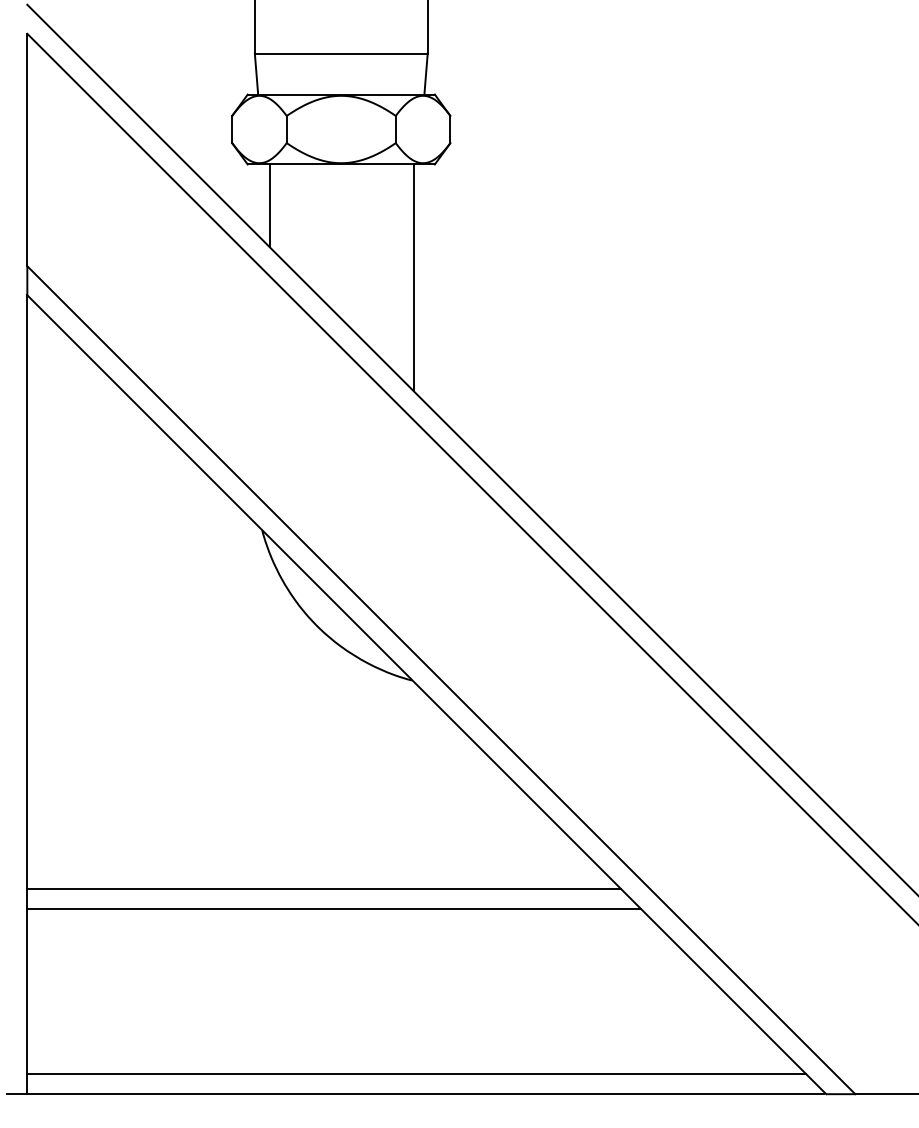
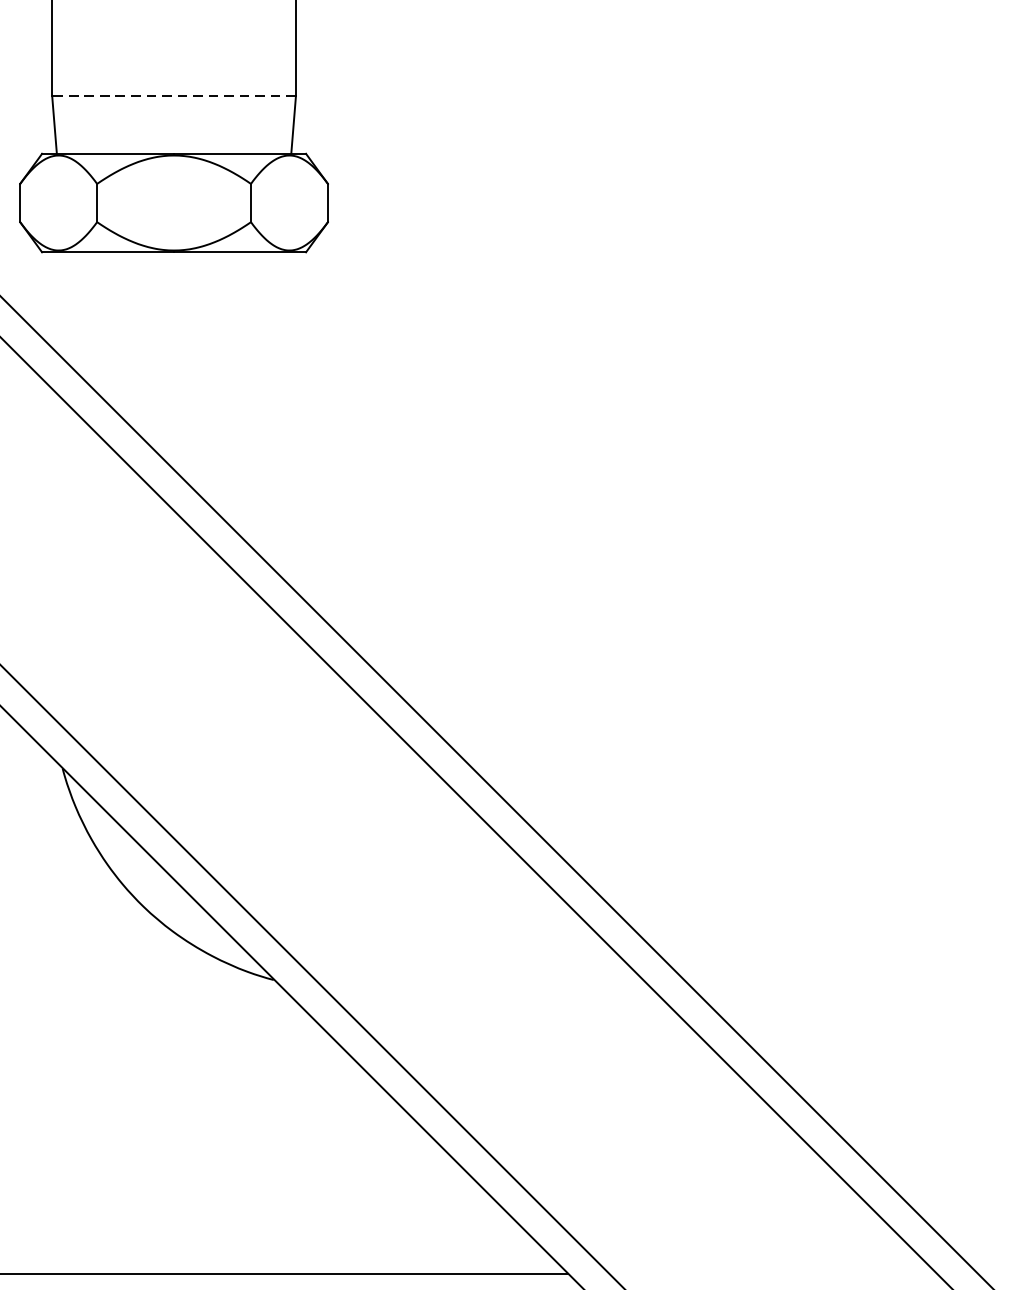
line: (340, 53) -> (172, 95), solid -> dashed
line: (270, 205) -> (74, 310), removed
line: (413, 277) -> (275, 411), removed

